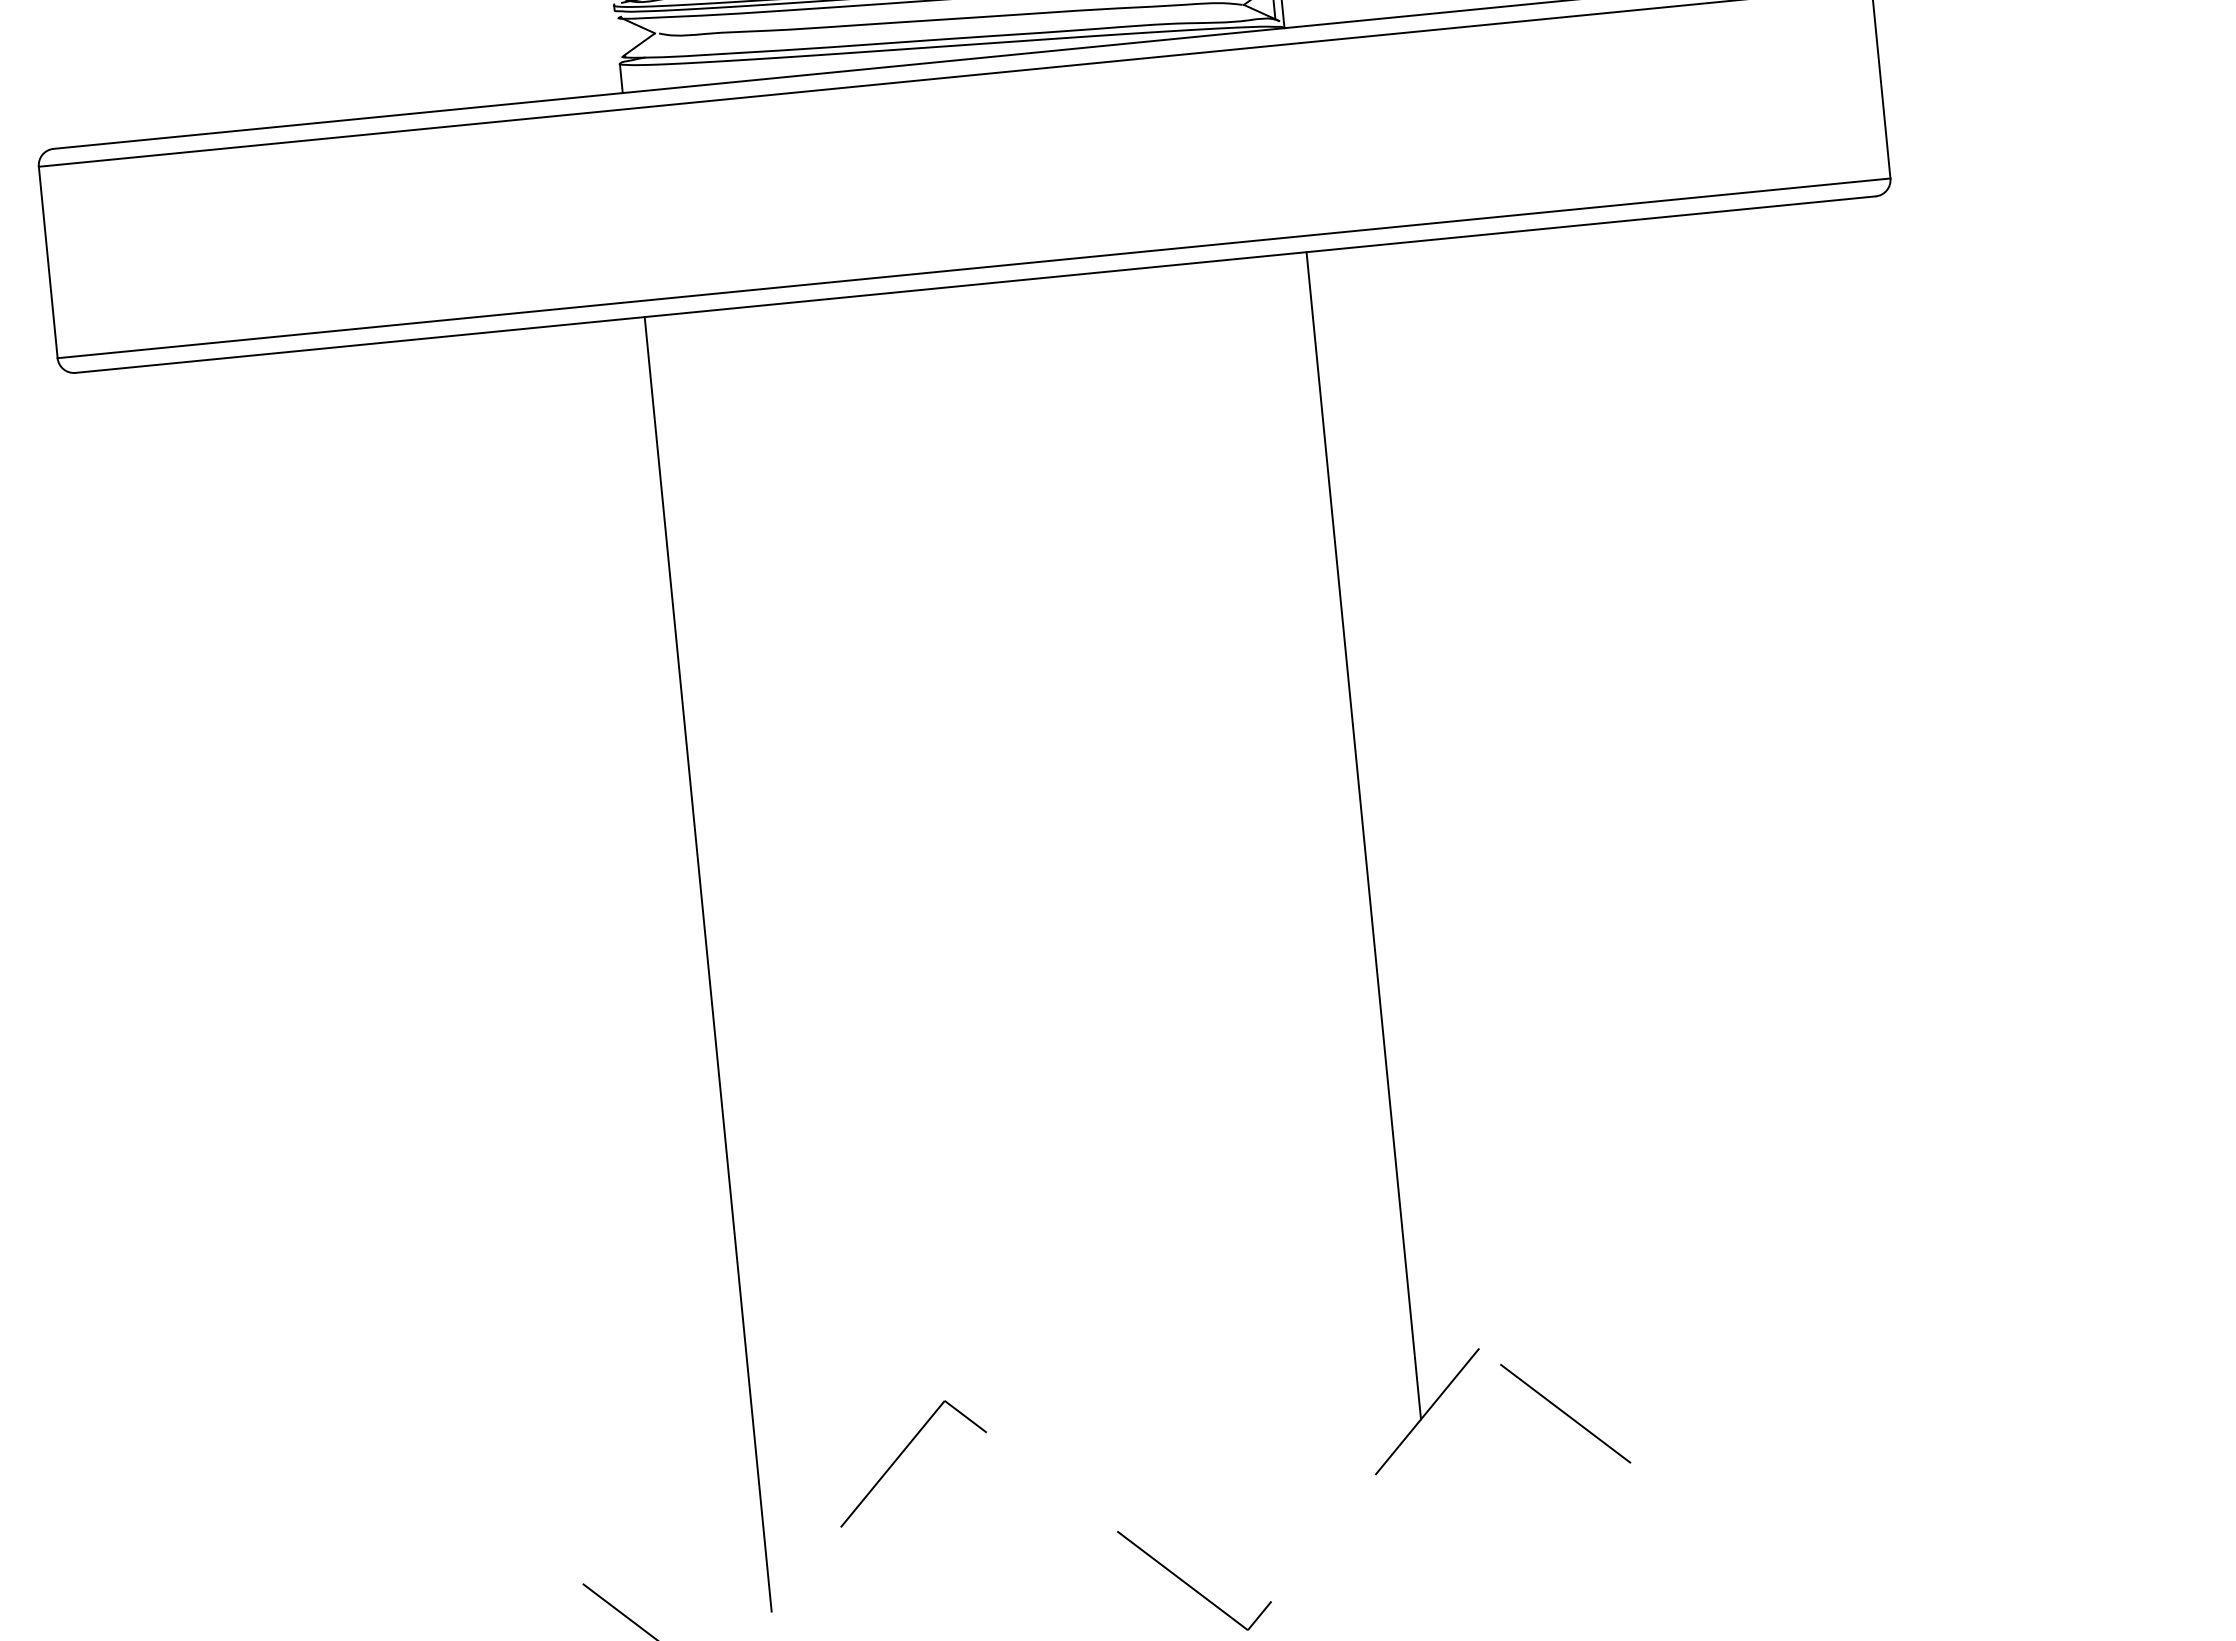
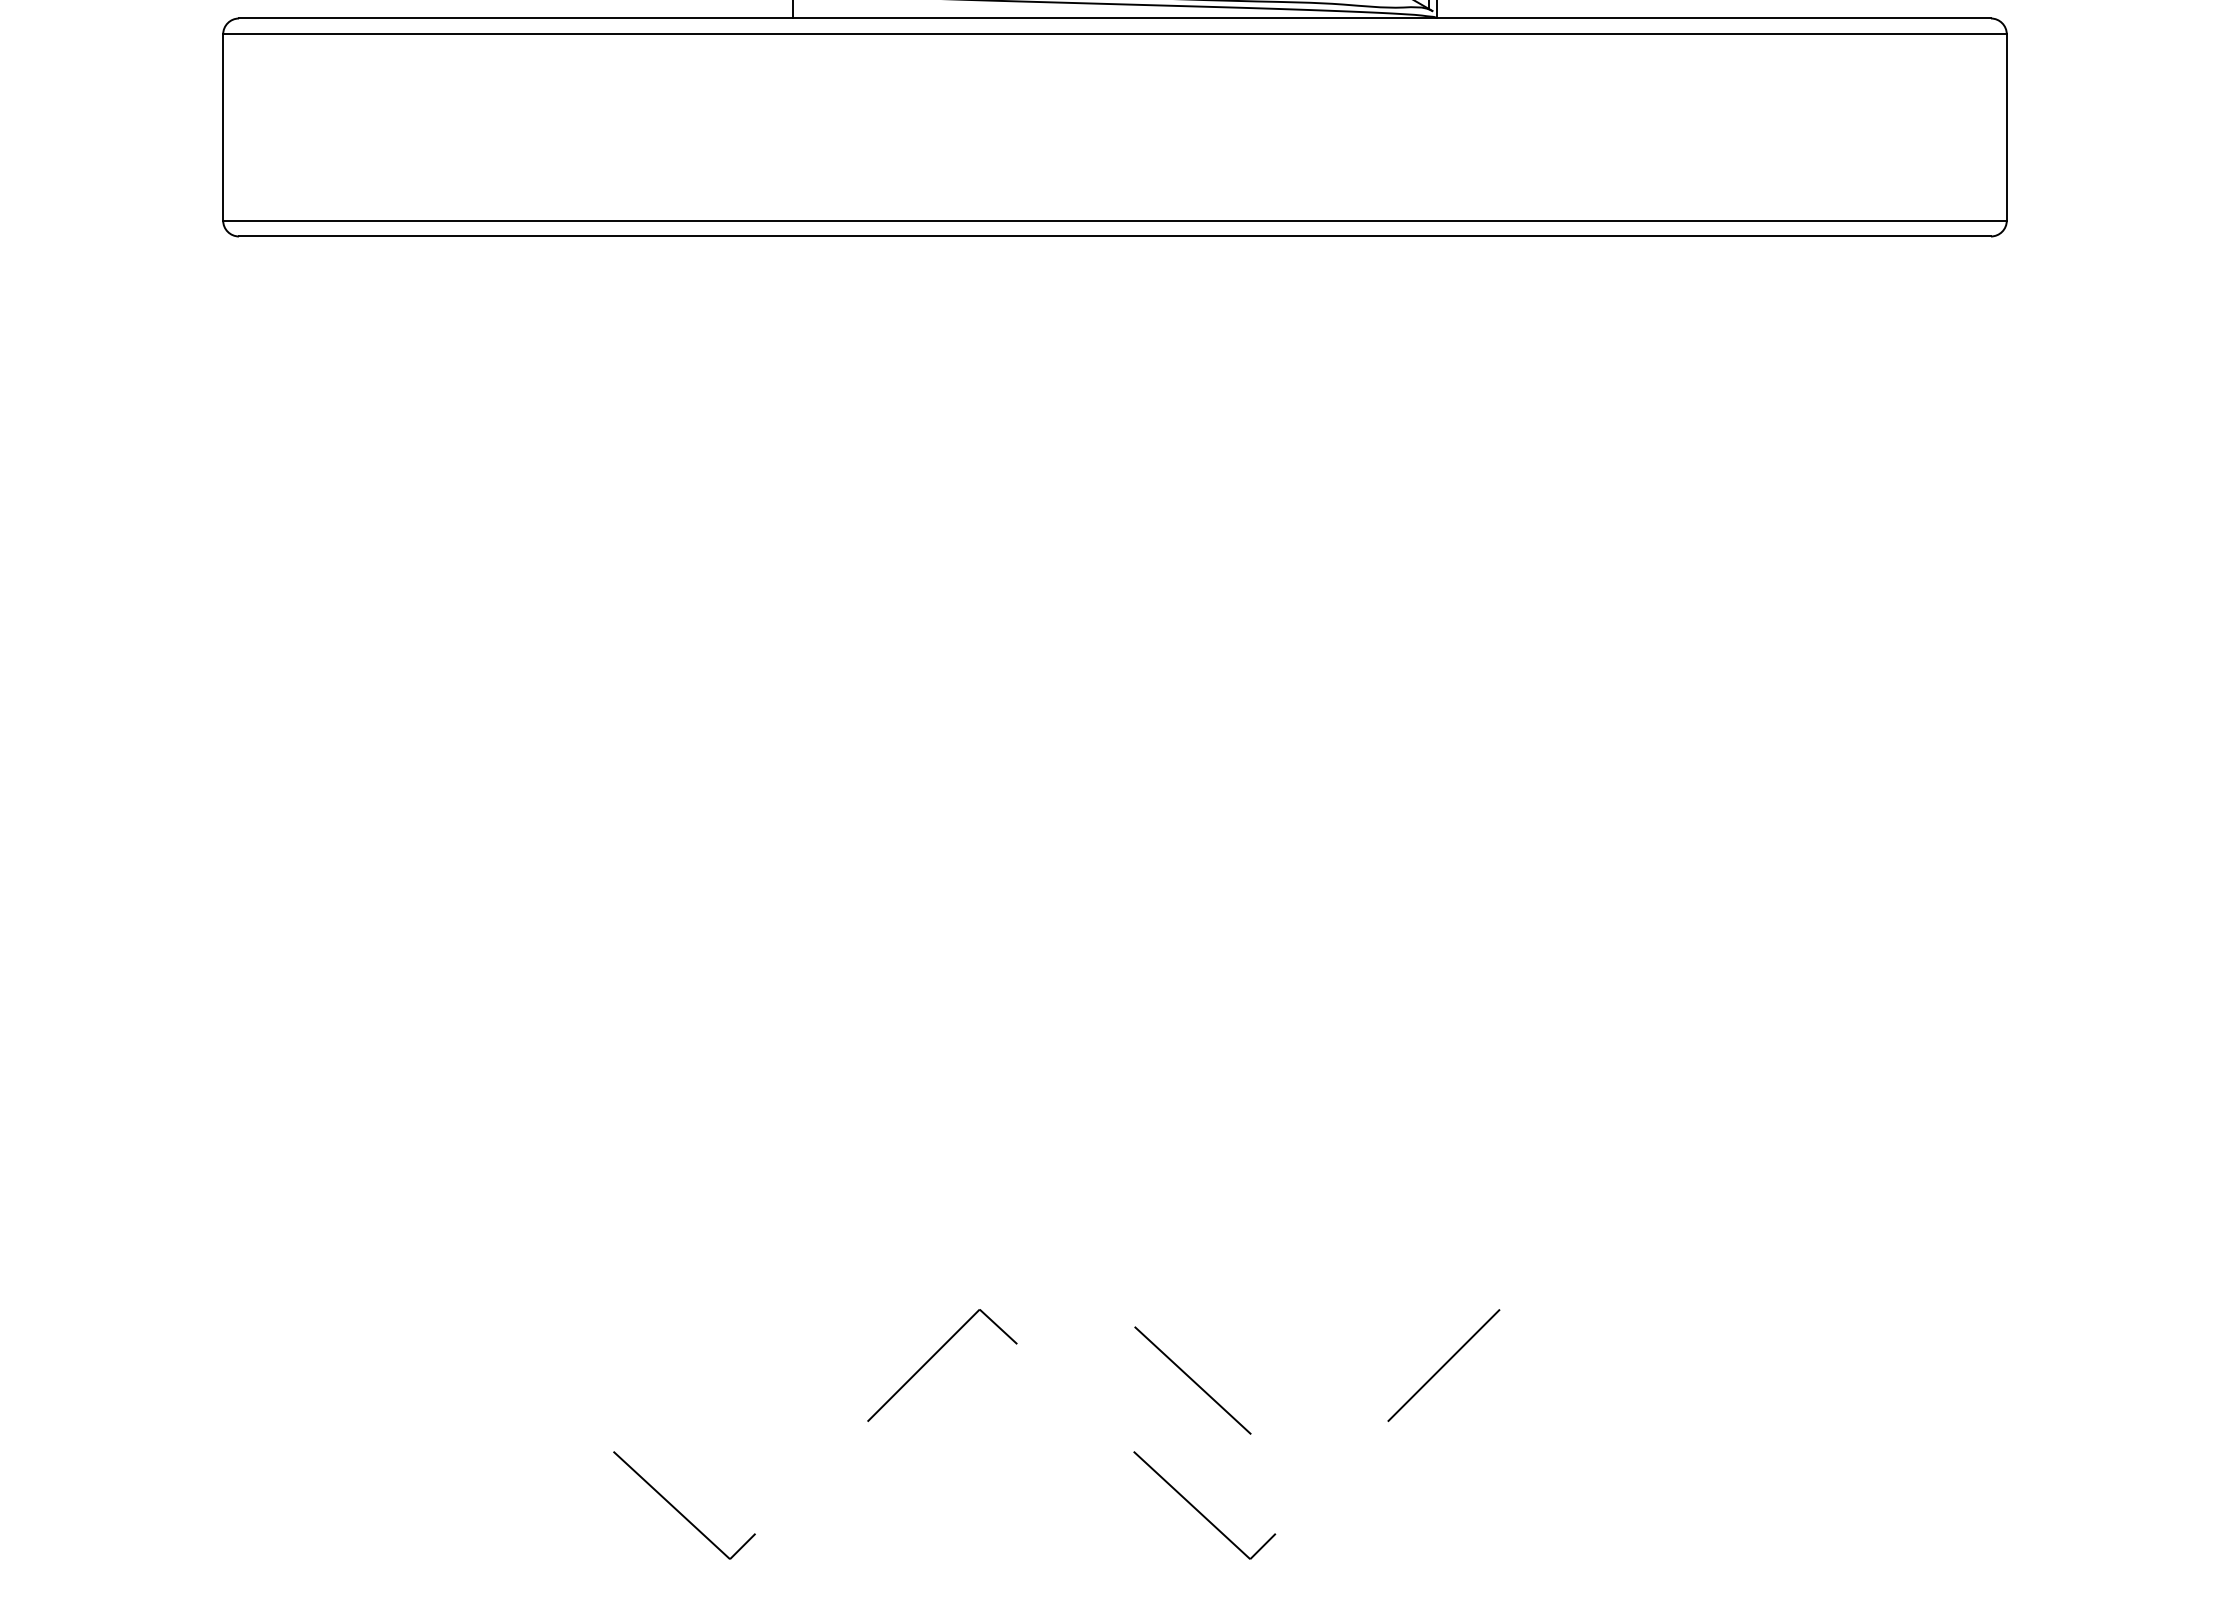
line: (1364, 835) -> (1437, 804), removed
line: (707, 964) -> (792, 866), removed
line: (1565, 1413) -> (1192, 1380), moved

